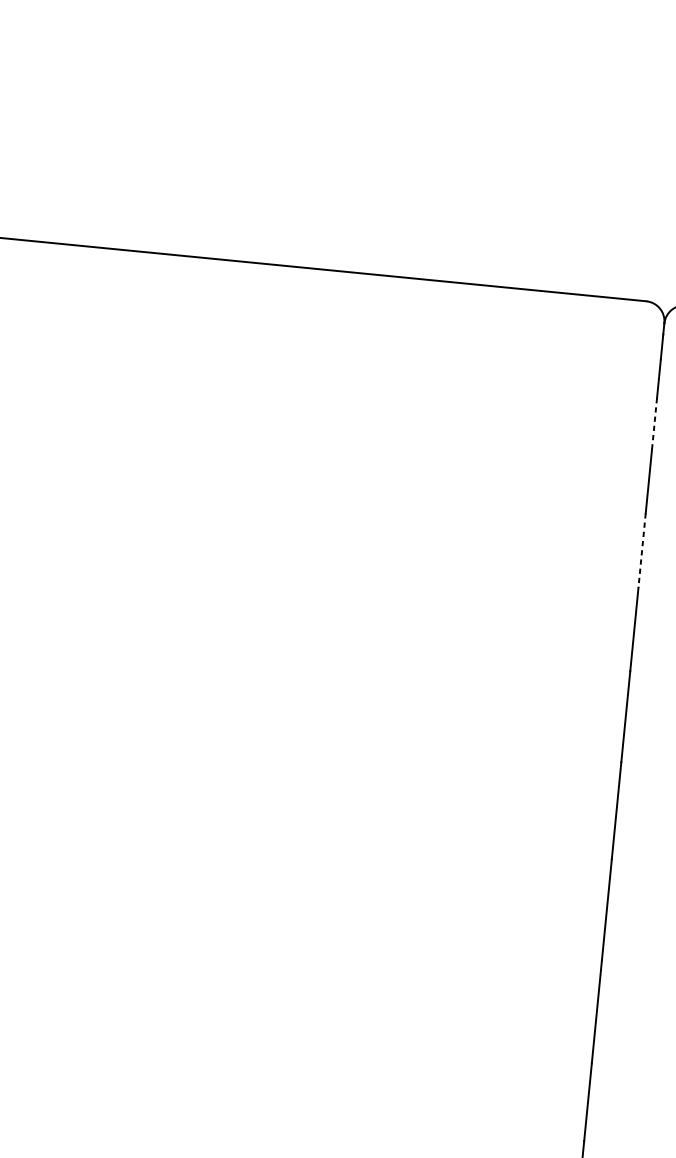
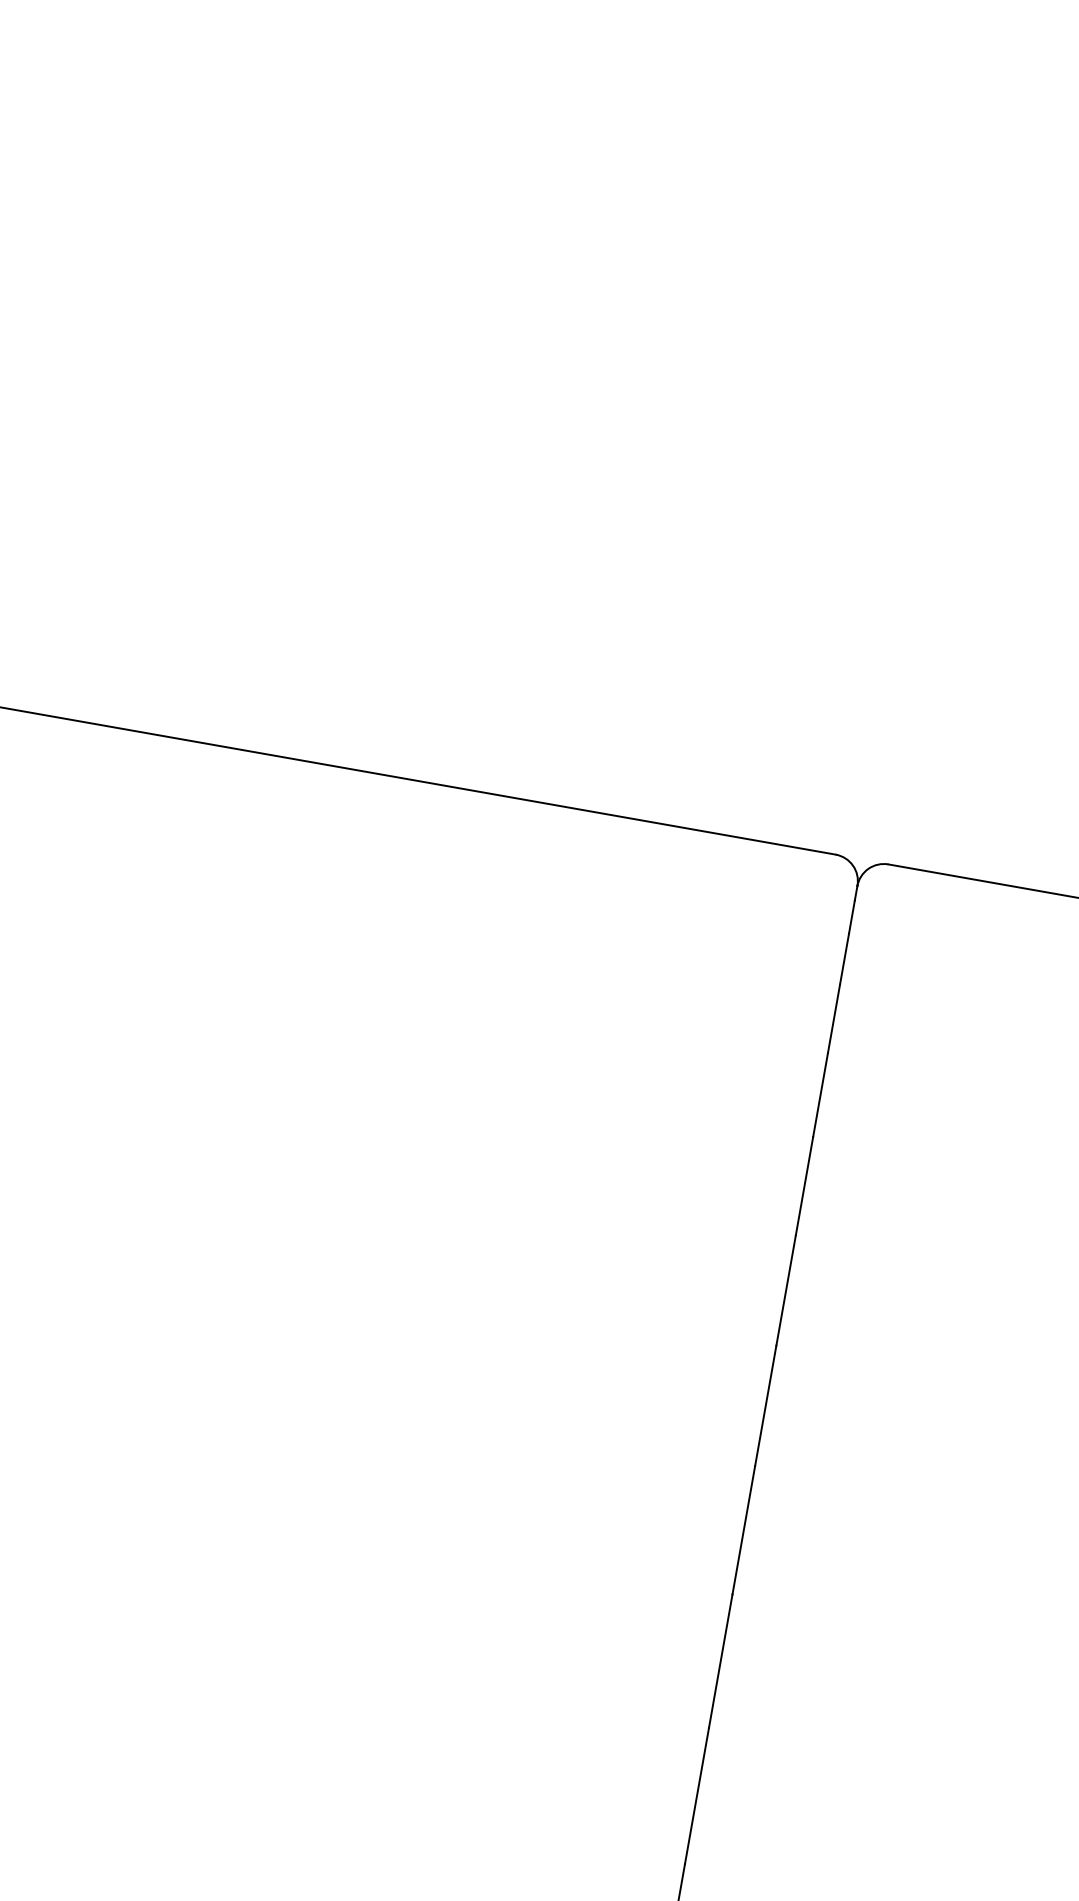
line: (654, 423) -> (834, 1018), dashed -> solid
line: (642, 550) -> (804, 1186), dashed -> solid

